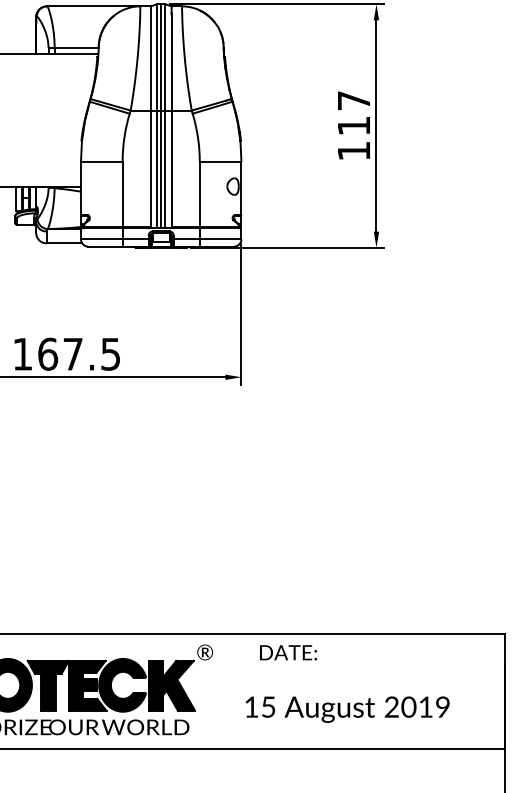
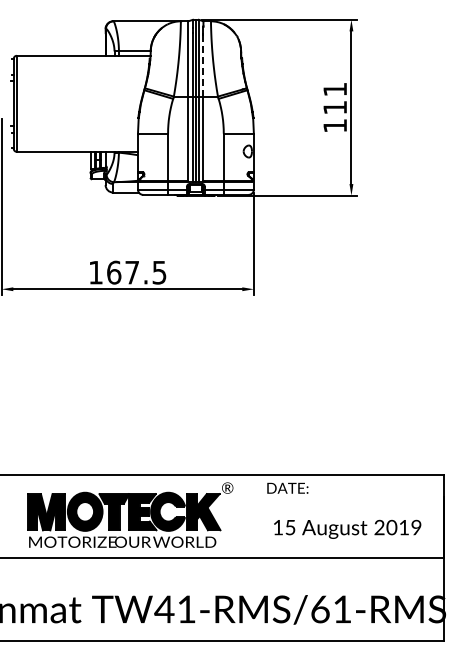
line: (171, 68) -> (203, 66), solid -> dashed
text: (353, 100) -> (334, 89), 117 -> 111
text: (347, 708) -> (347, 528), moved

